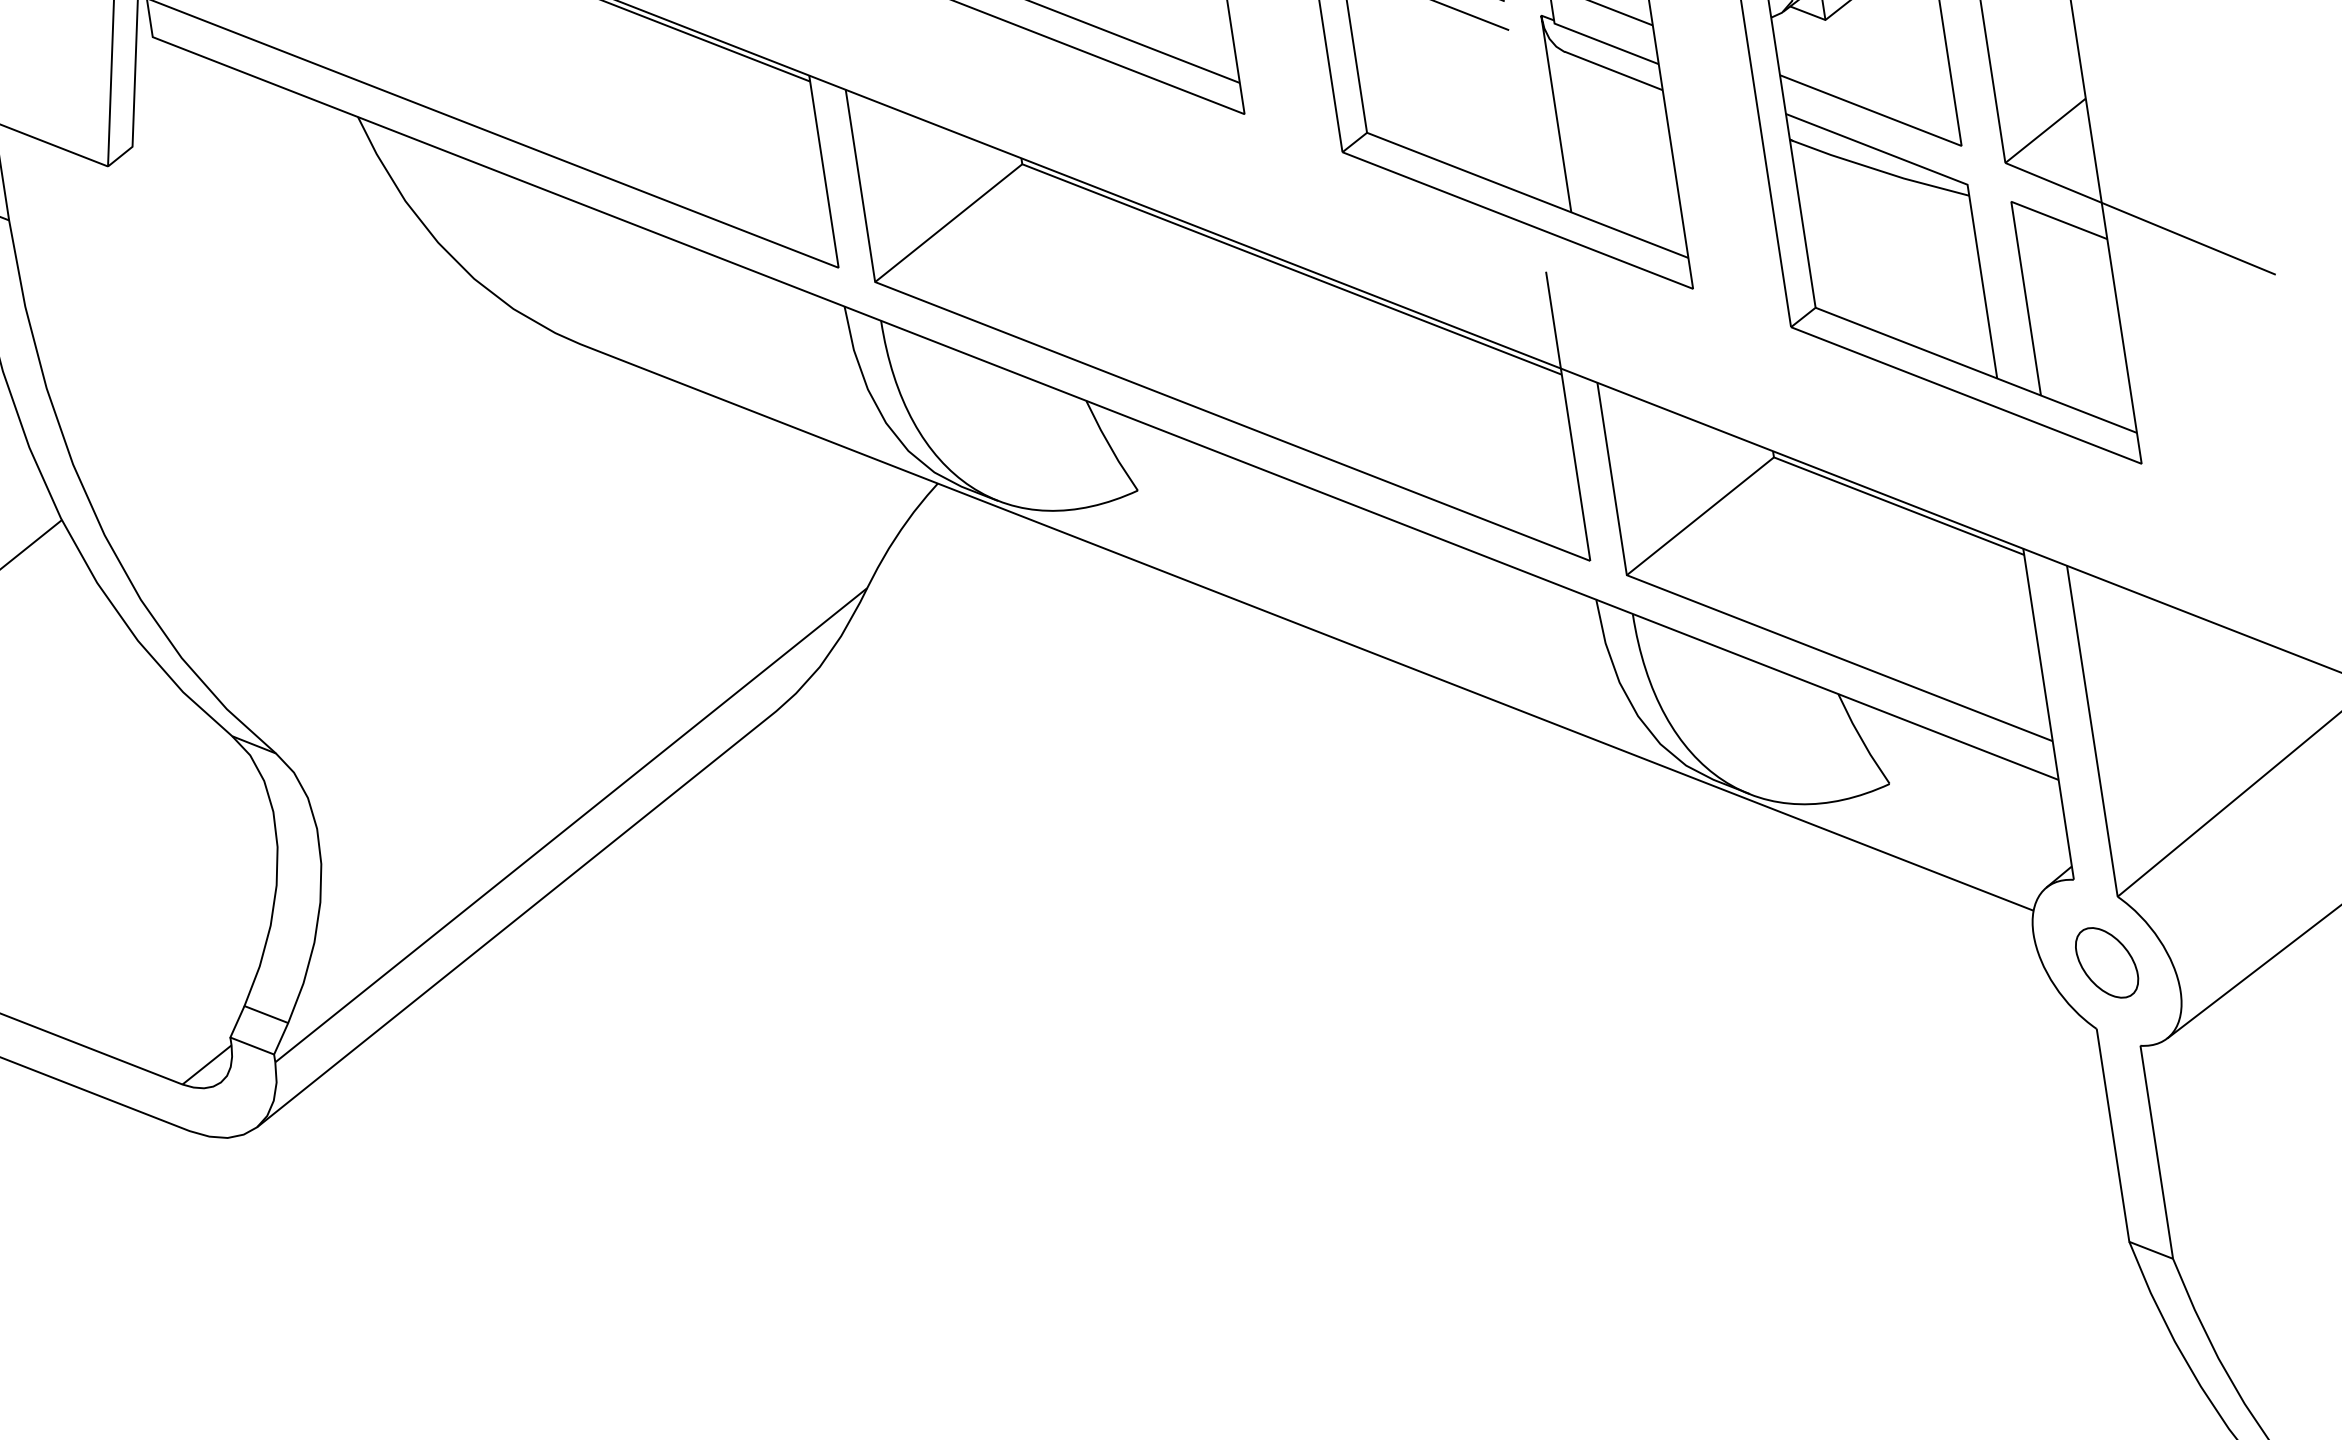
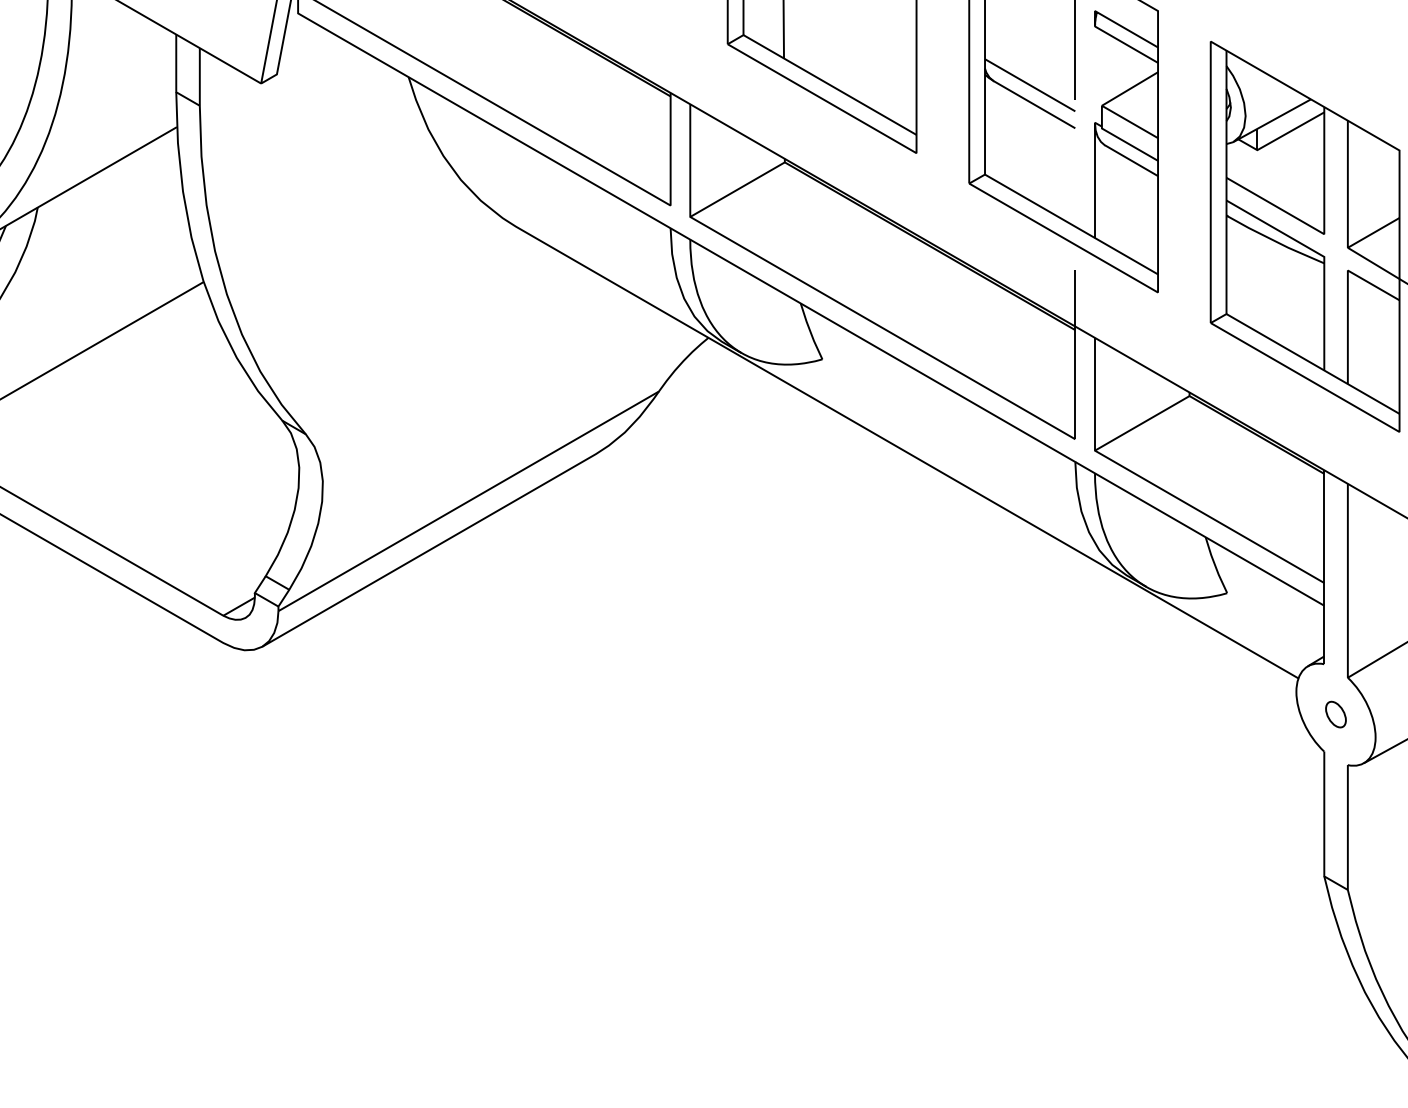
part: (2106, 962) -> (1335, 714), size x0.6

